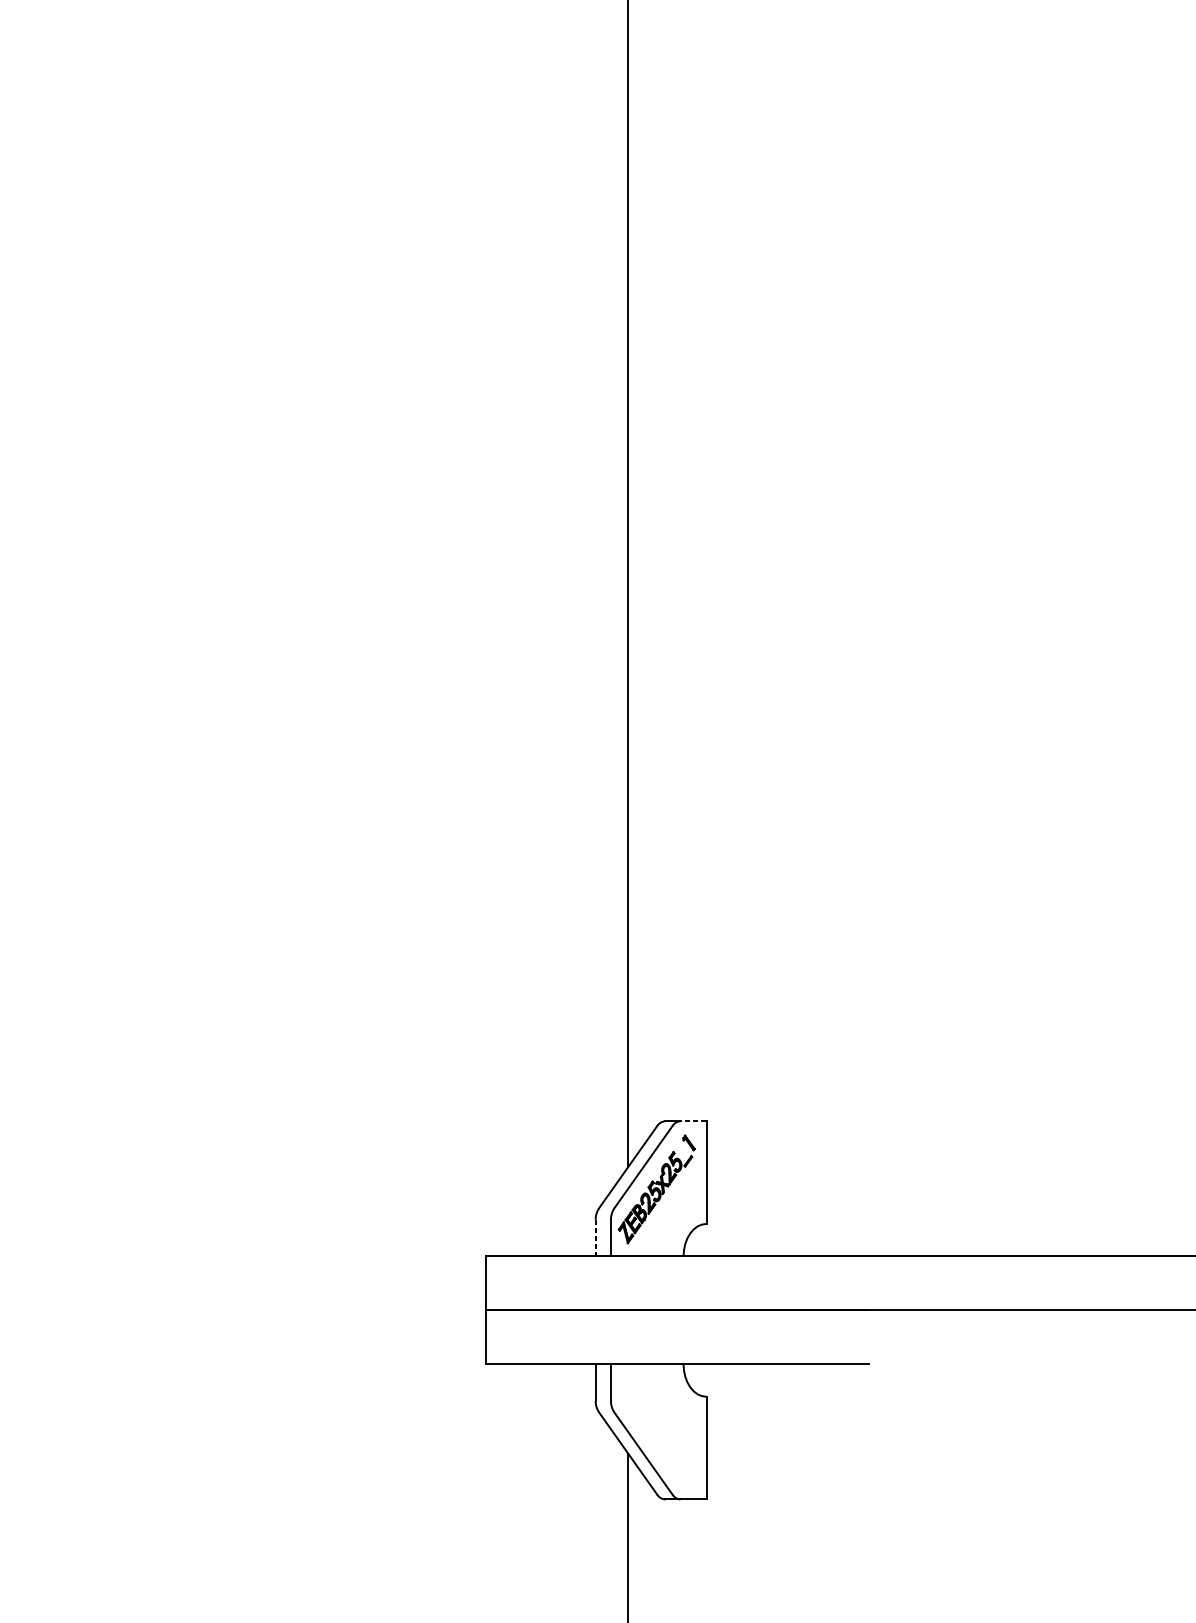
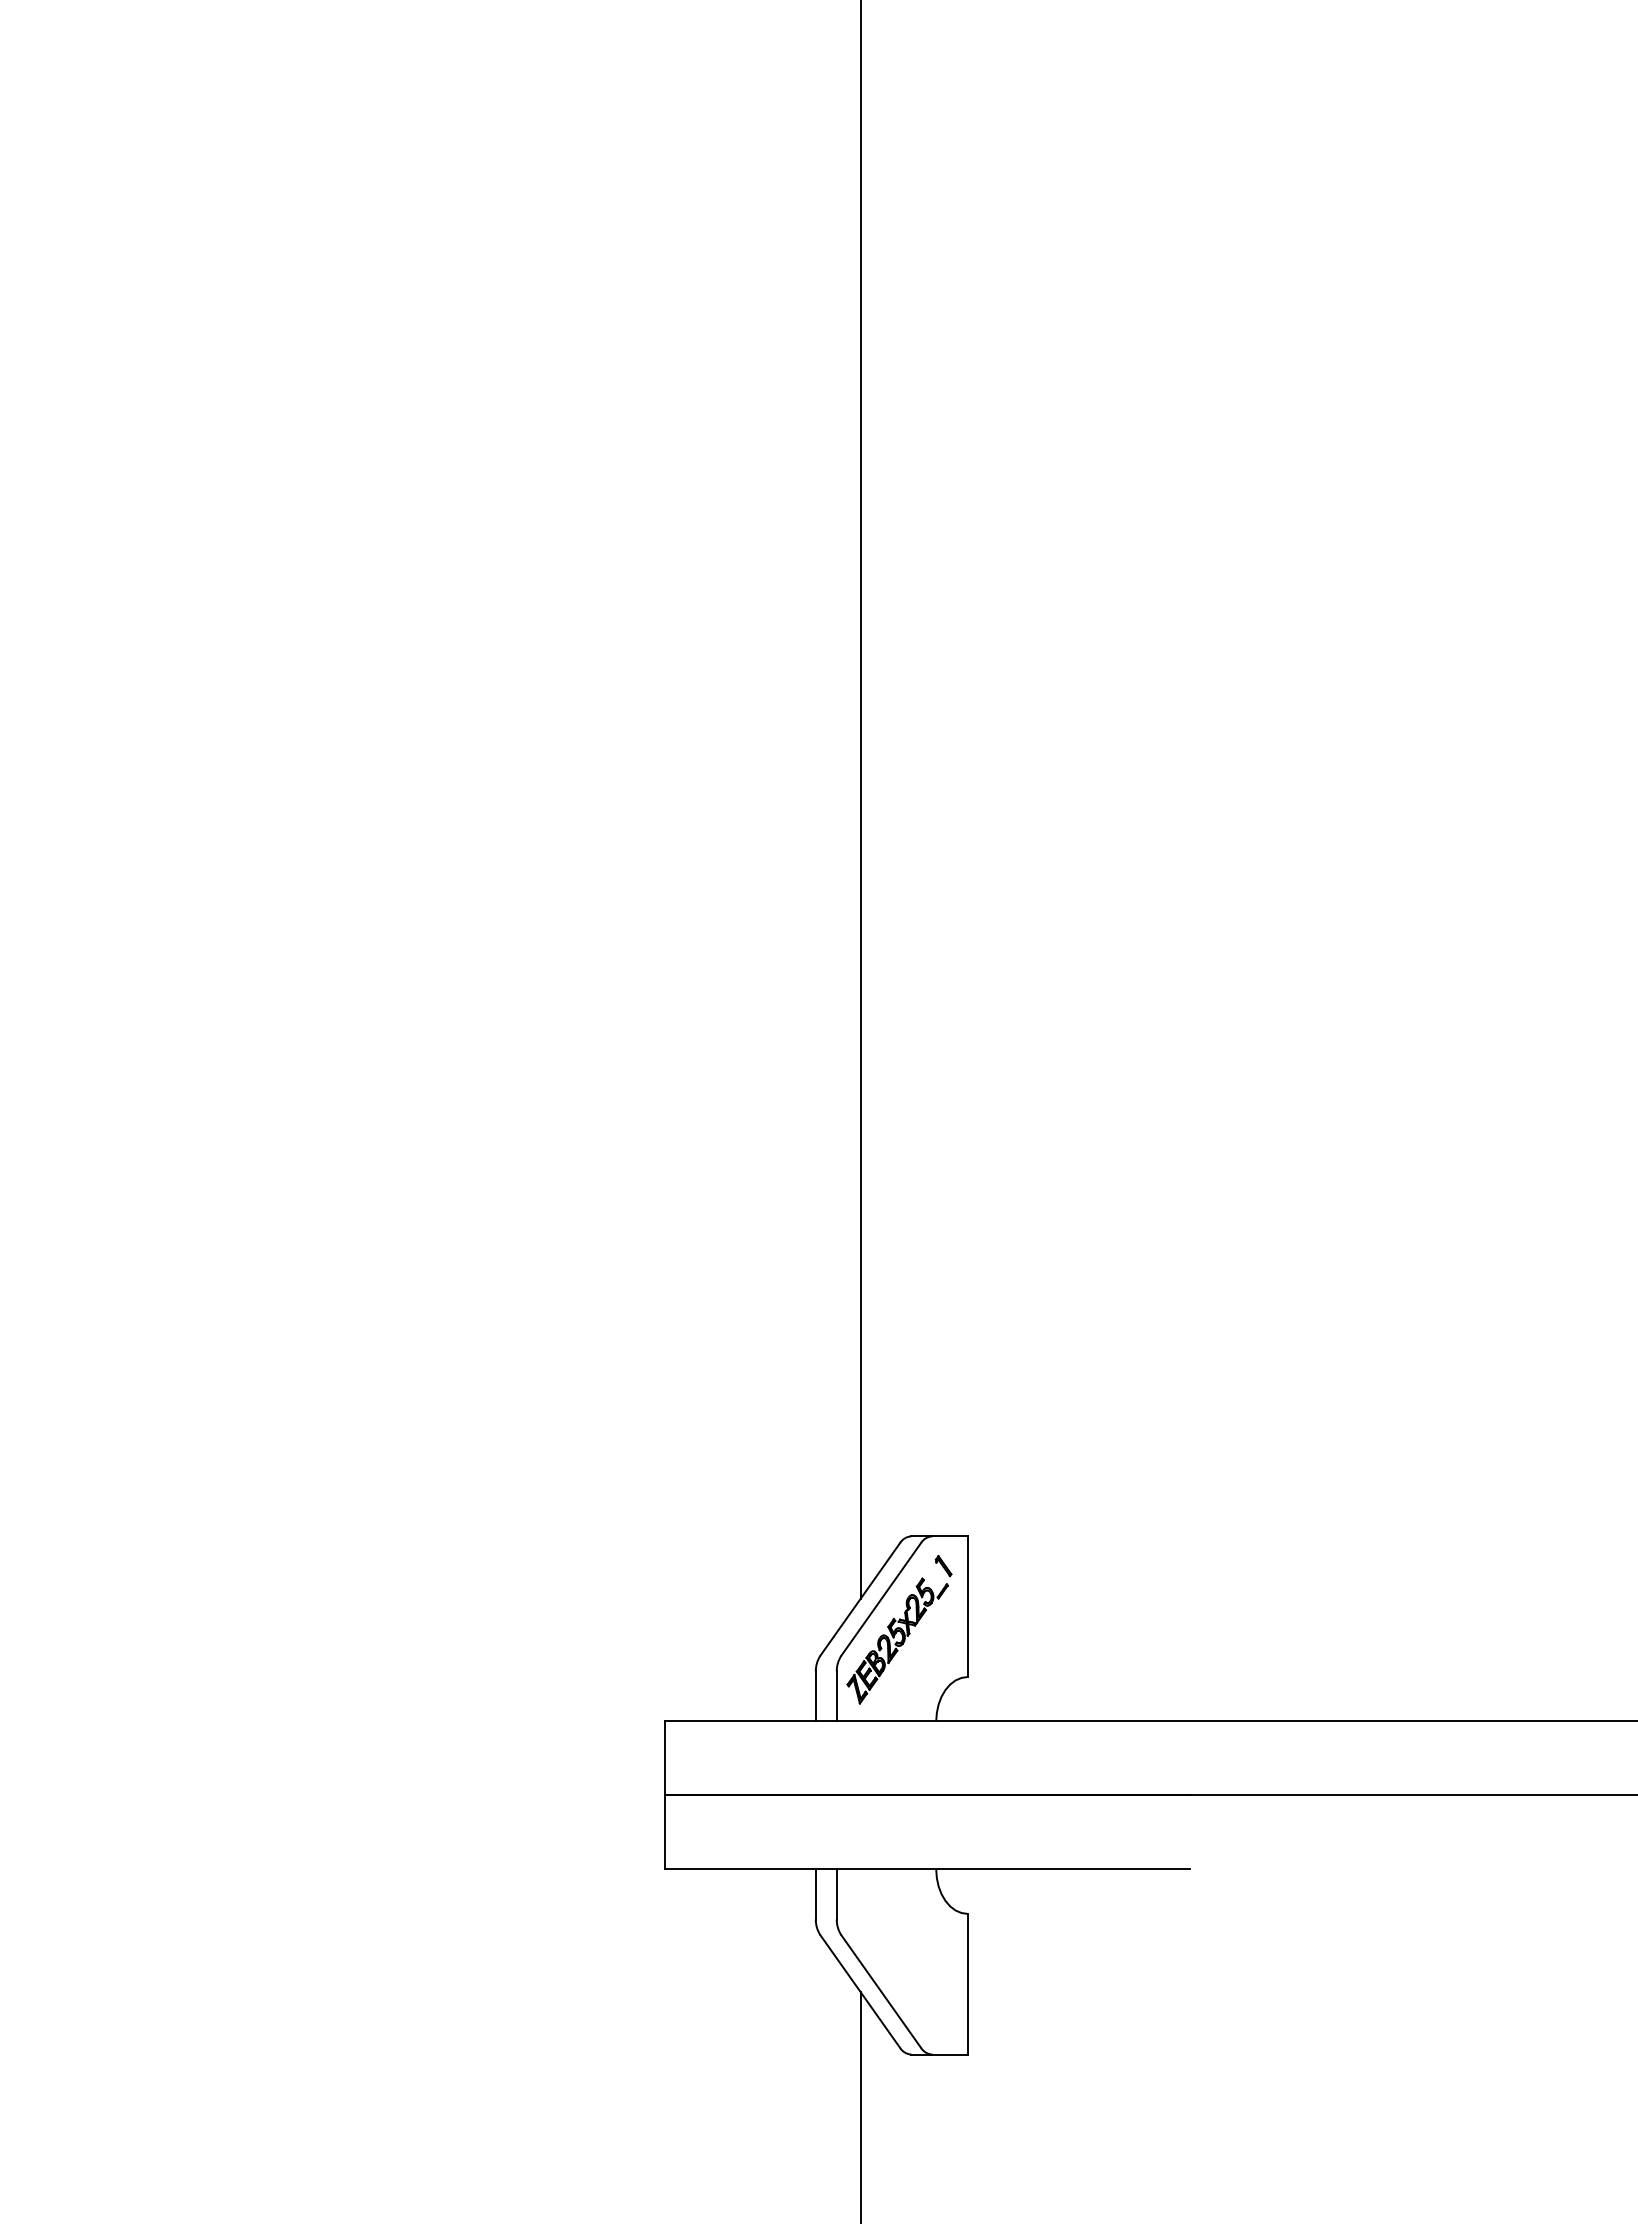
line: (693, 1121) -> (949, 1536), dashed -> solid
line: (595, 1238) -> (815, 1696), dashed -> solid

